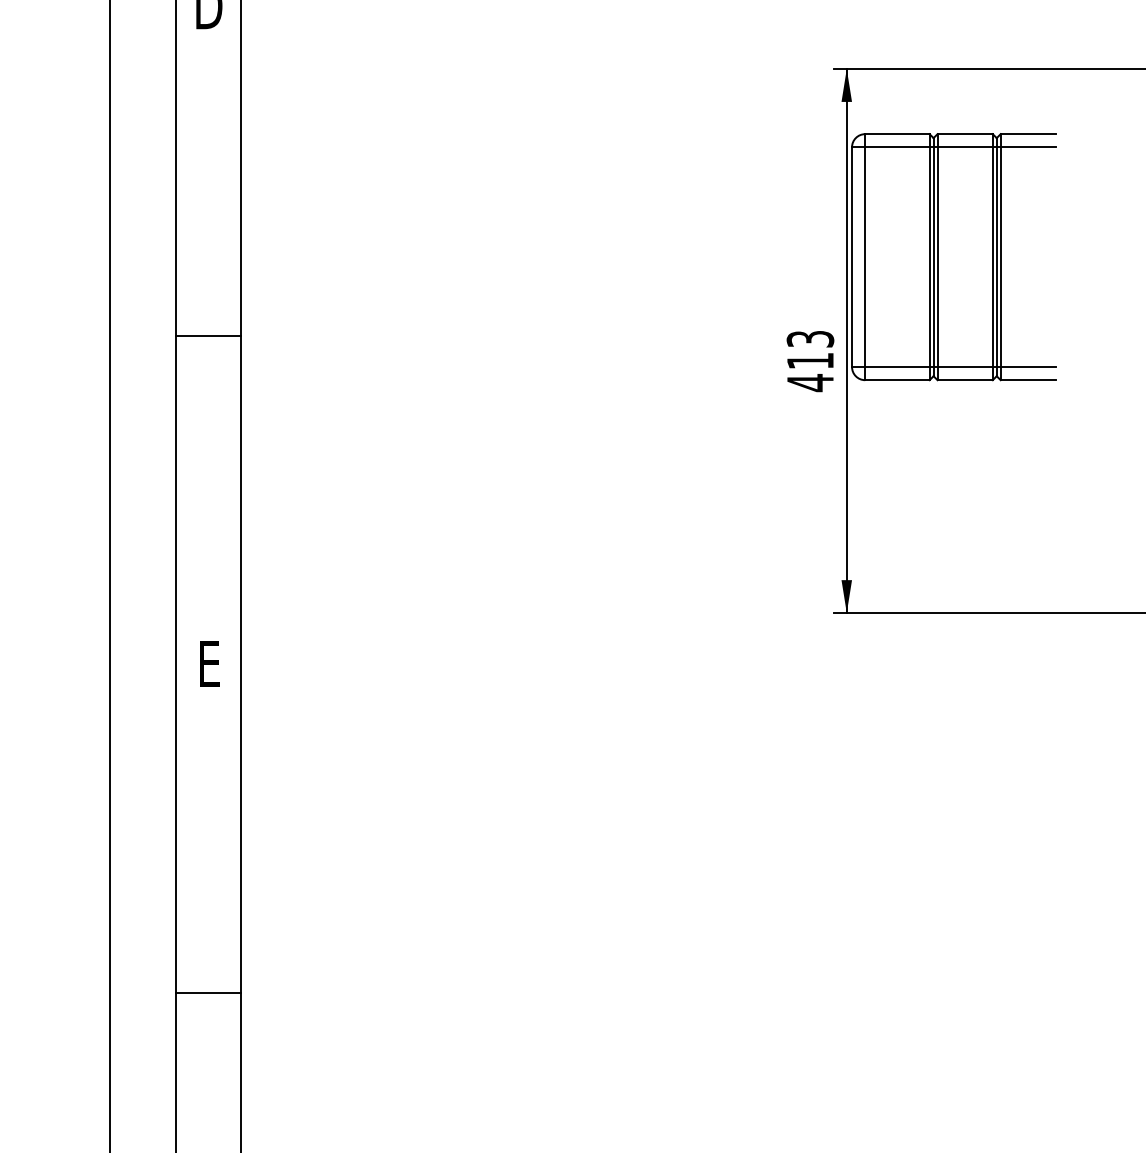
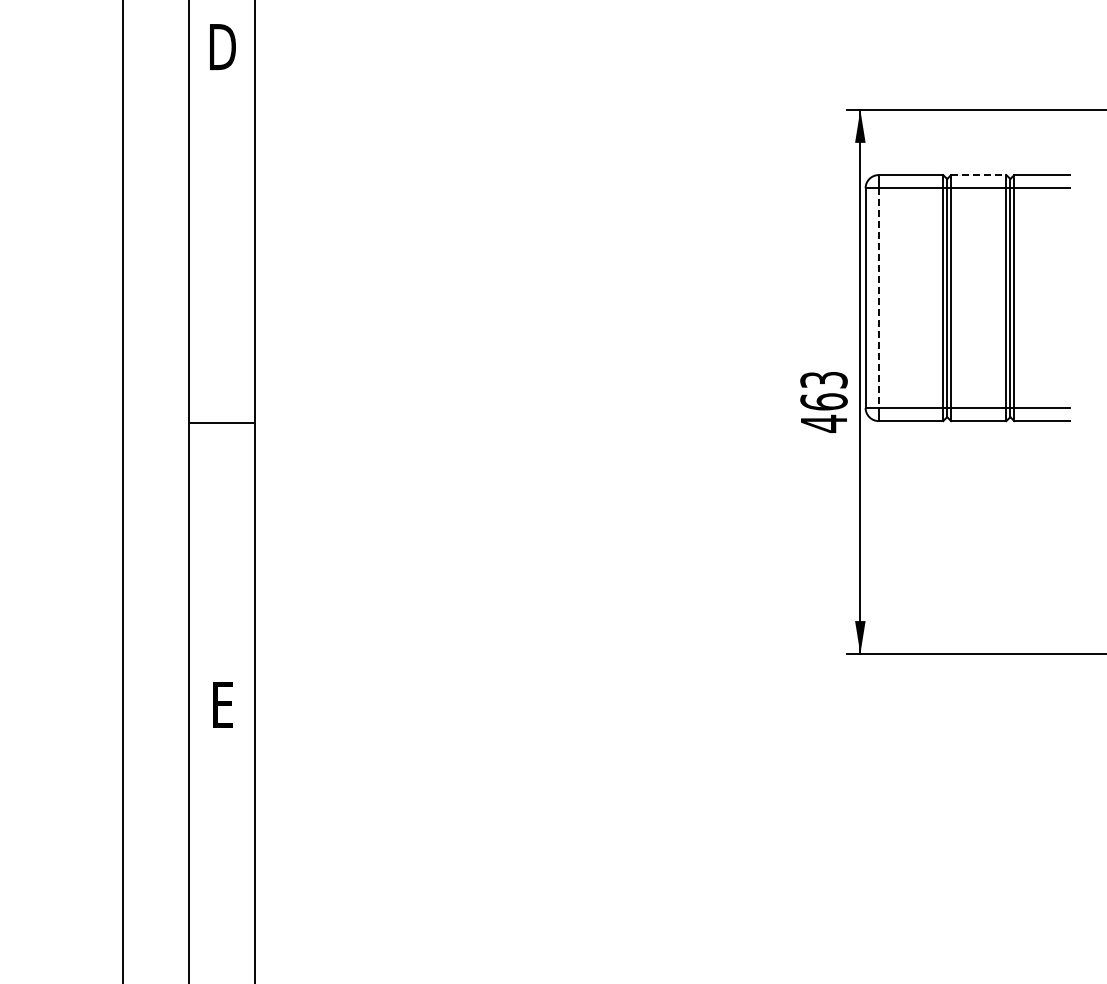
line: (965, 134) -> (979, 175), solid -> dashed
line: (865, 257) -> (879, 298), solid -> dashed
line: (208, 335) -> (222, 422), moved
text: (810, 360) -> (824, 401), 413 -> 463

